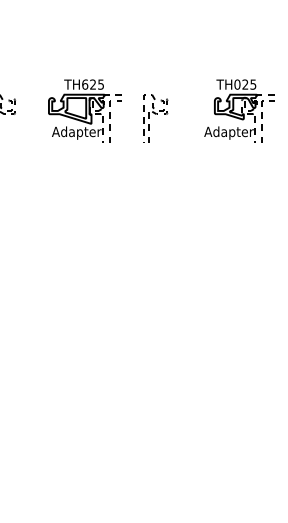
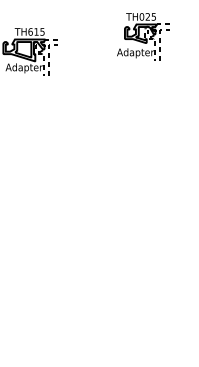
text: (92, 84) -> (36, 31), TH625 -> TH615
part: (239, 110) -> (143, 36), moved
curve: (155, 114) -> (83, 54), removed

